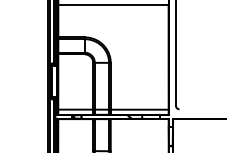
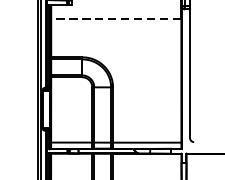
line: (113, 4) -> (116, 18), solid -> dashed

